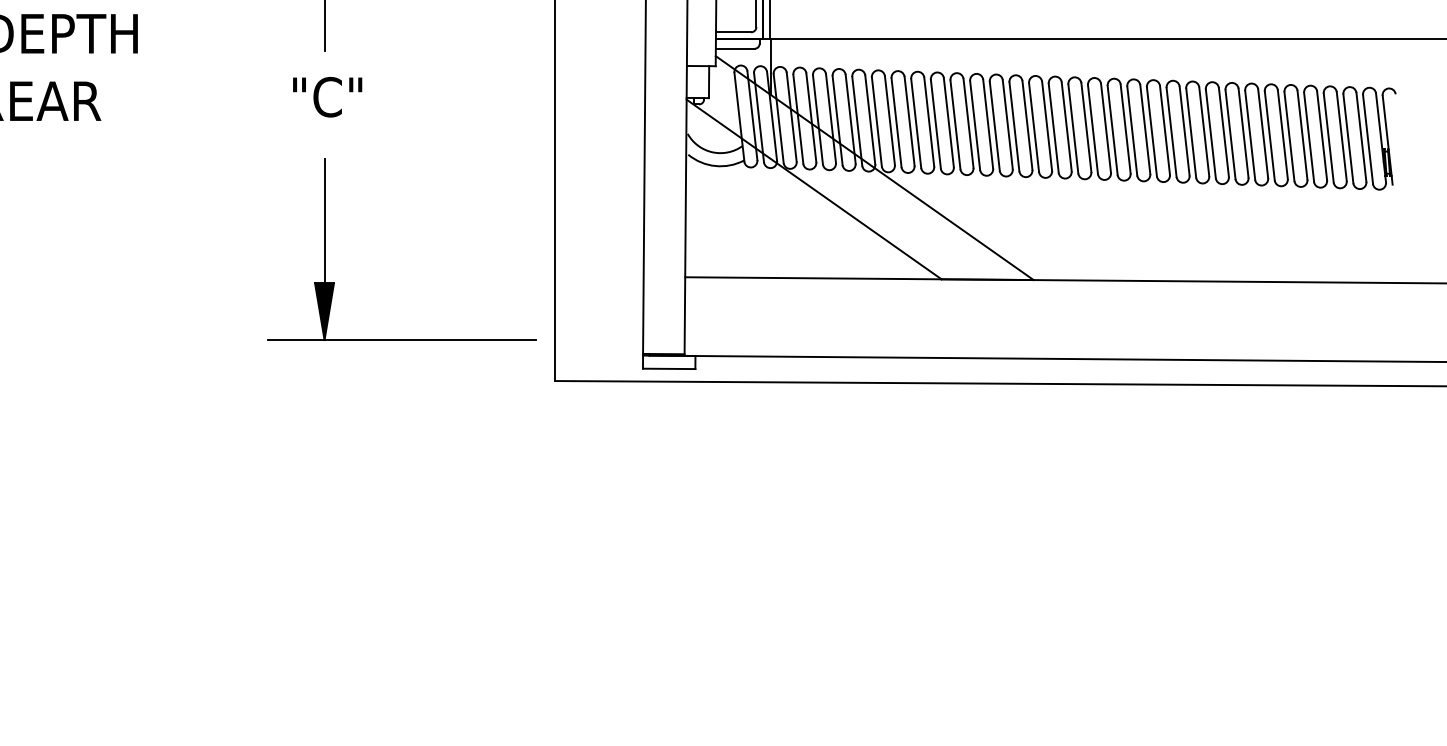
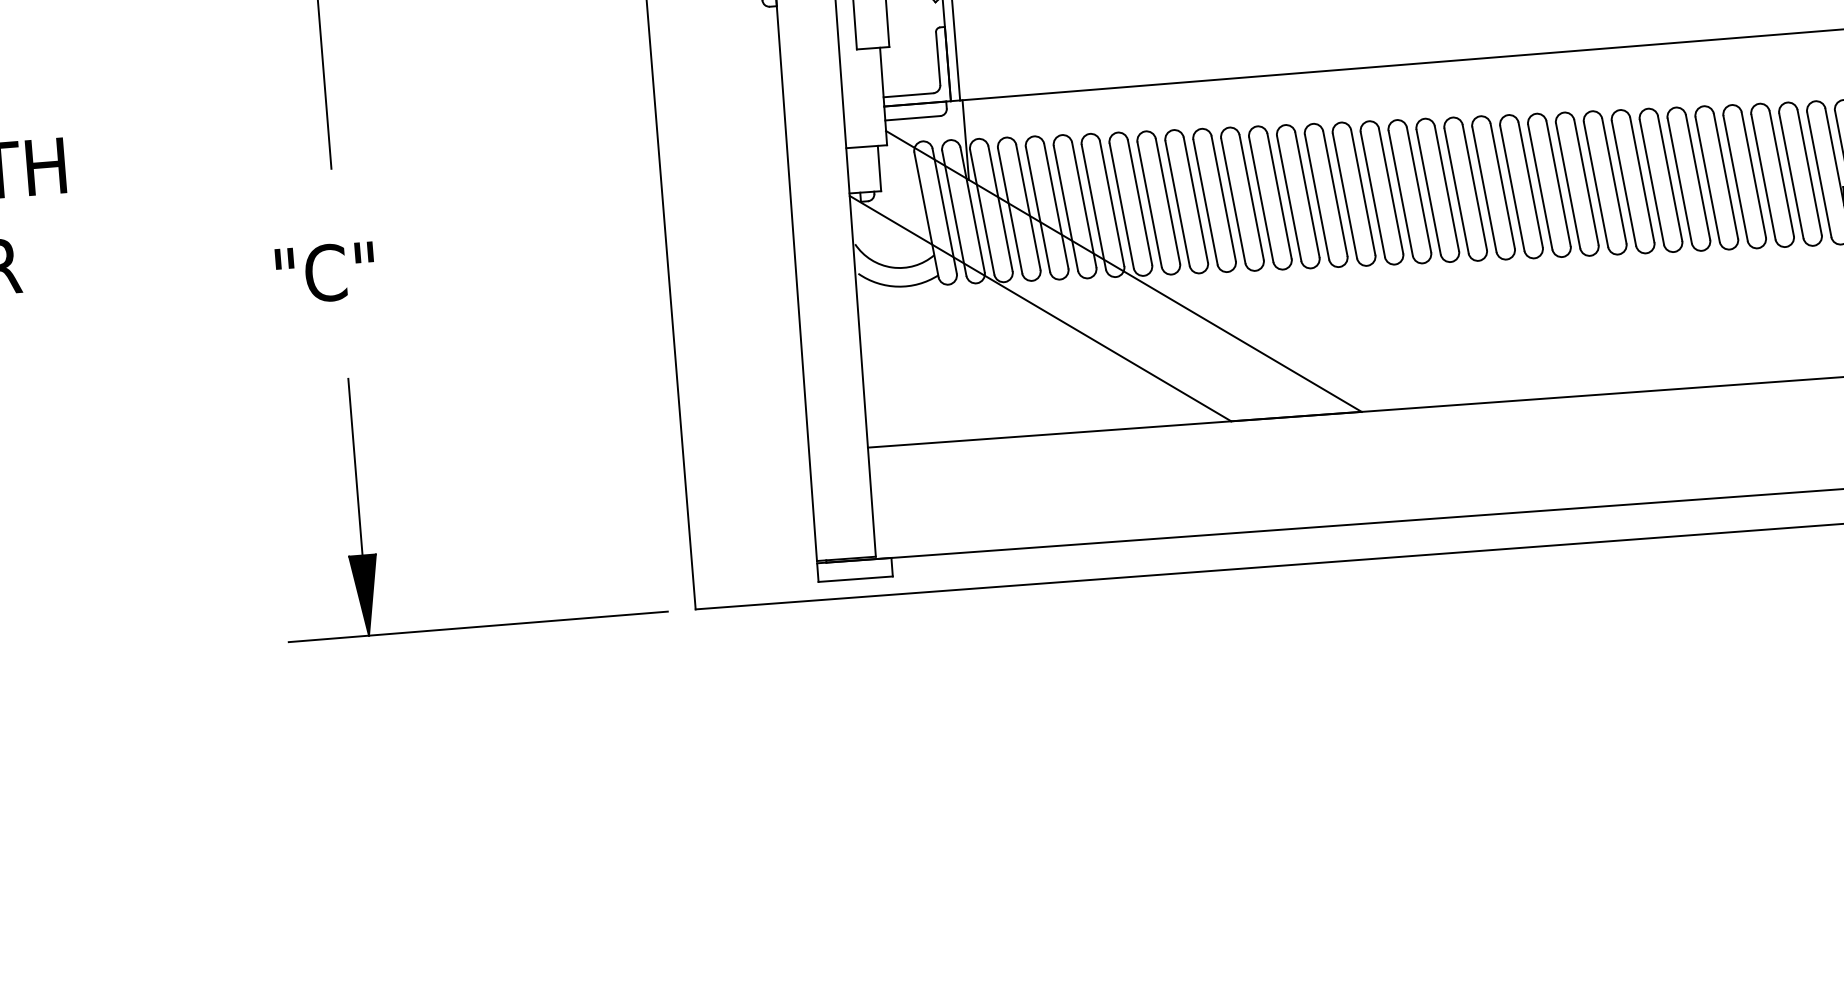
text: (327, 97) -> (325, 273), moved
part: (334, 282) -> (376, 553), moved

